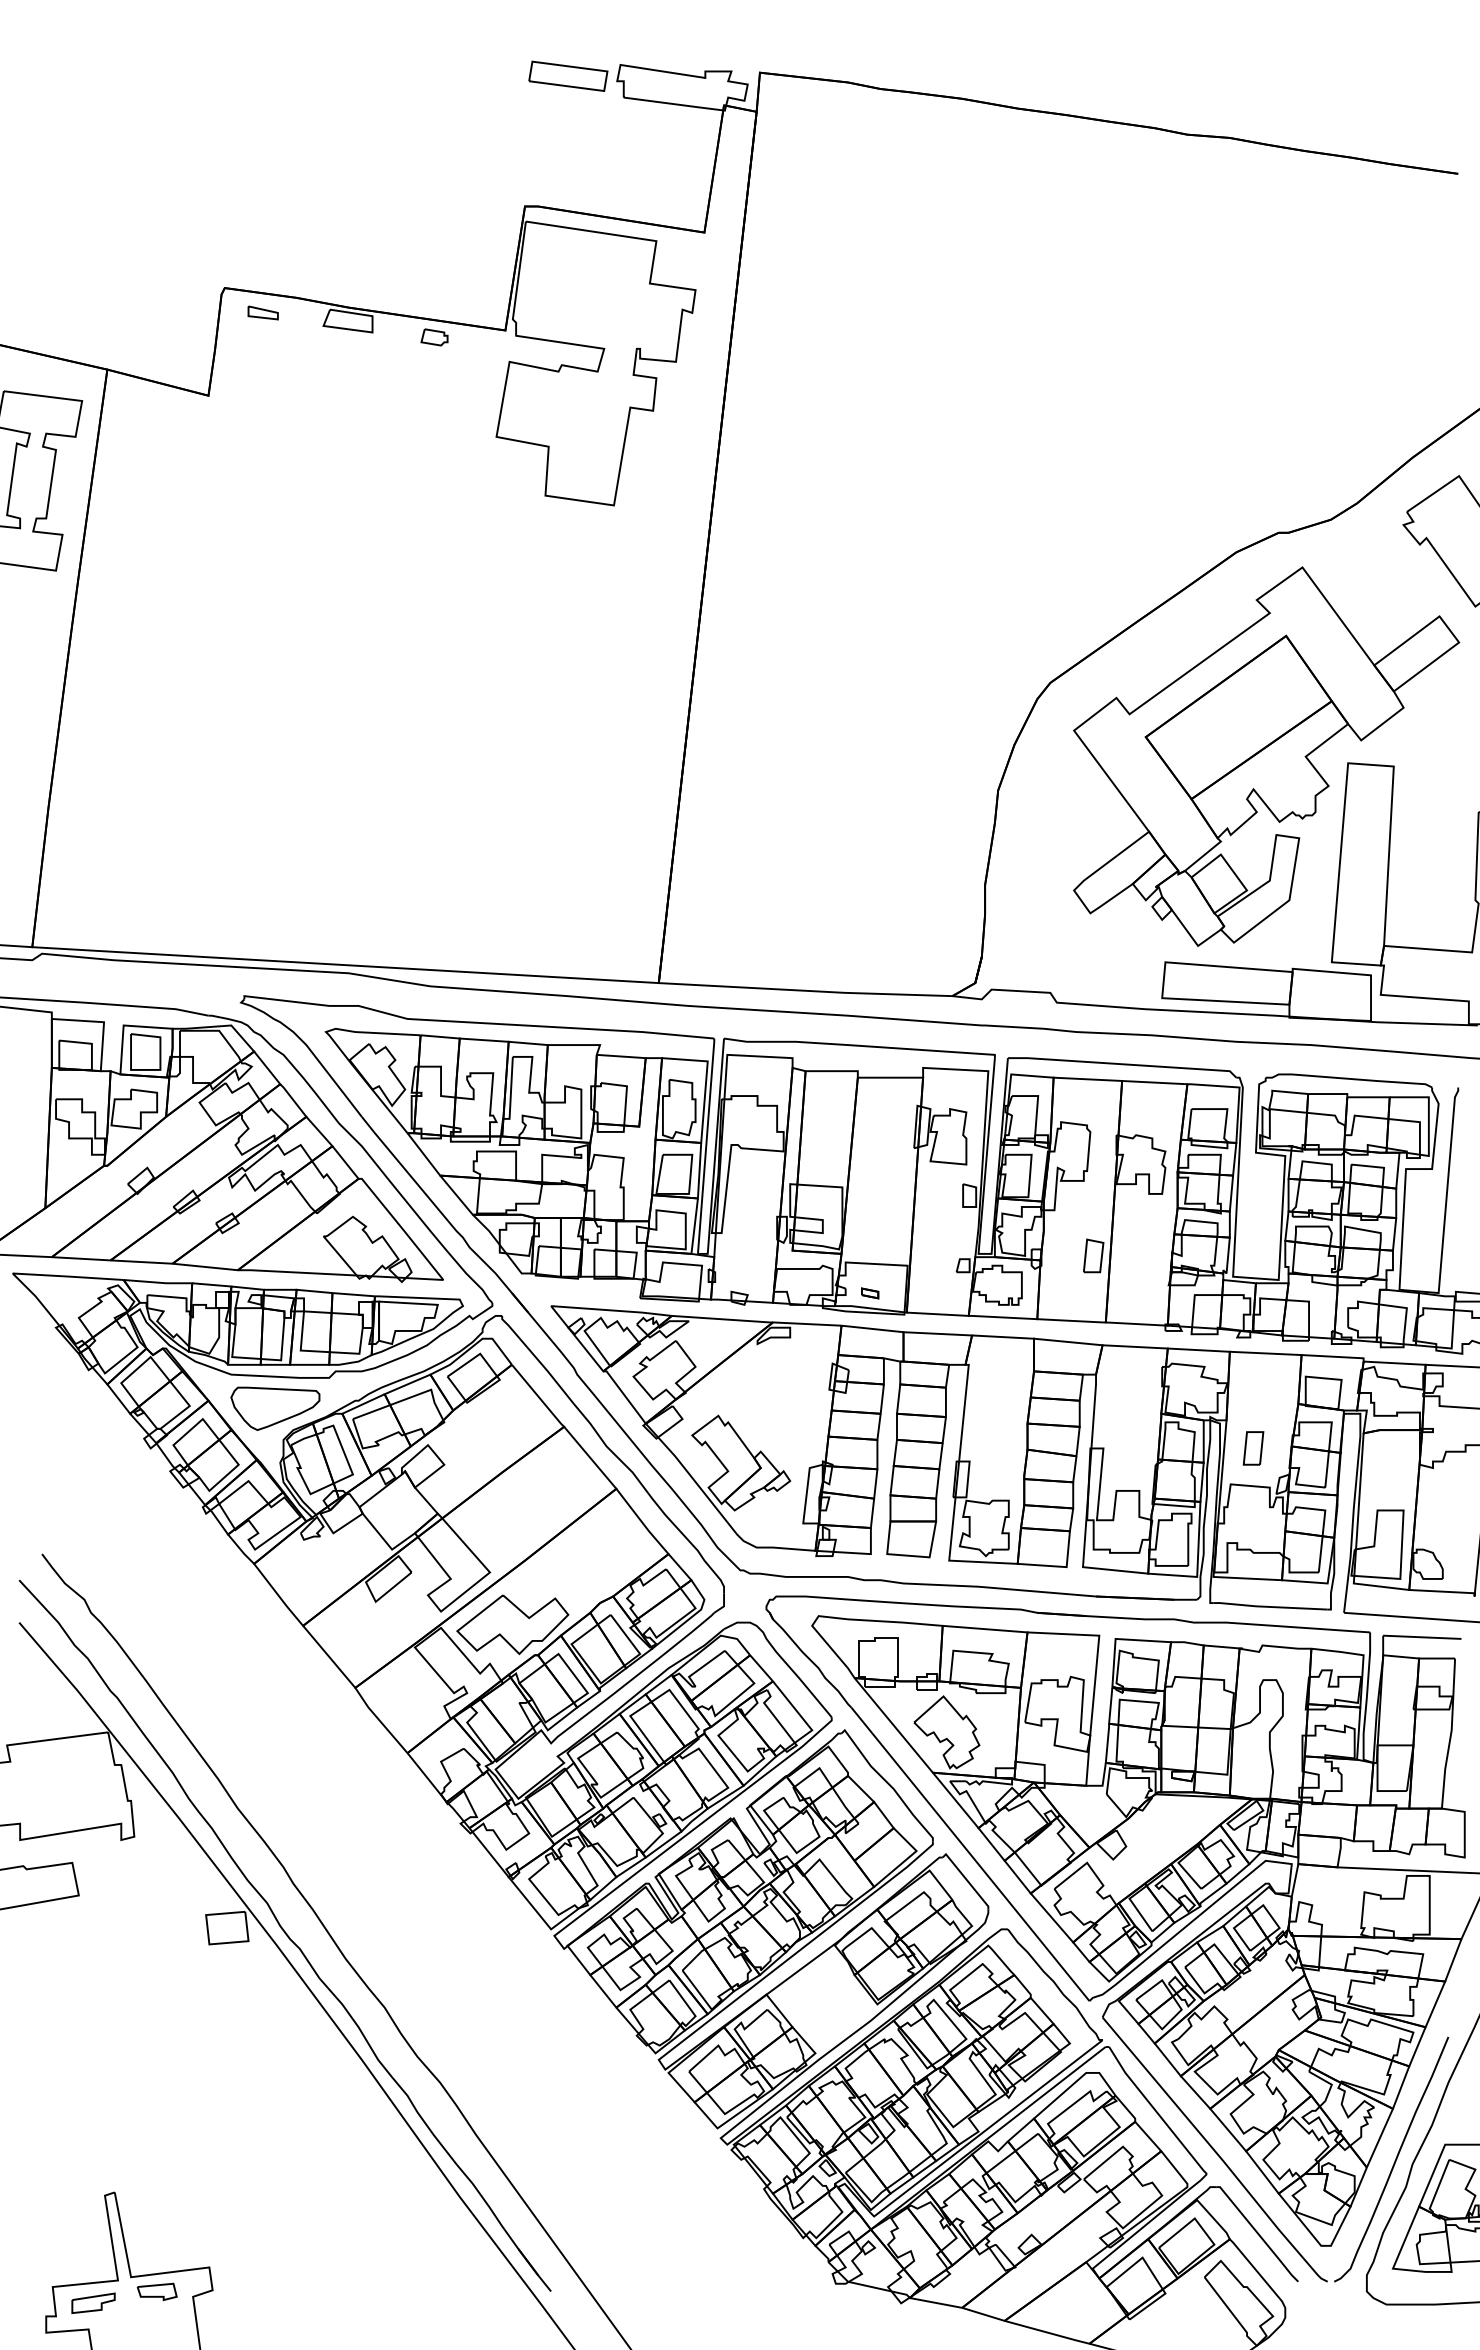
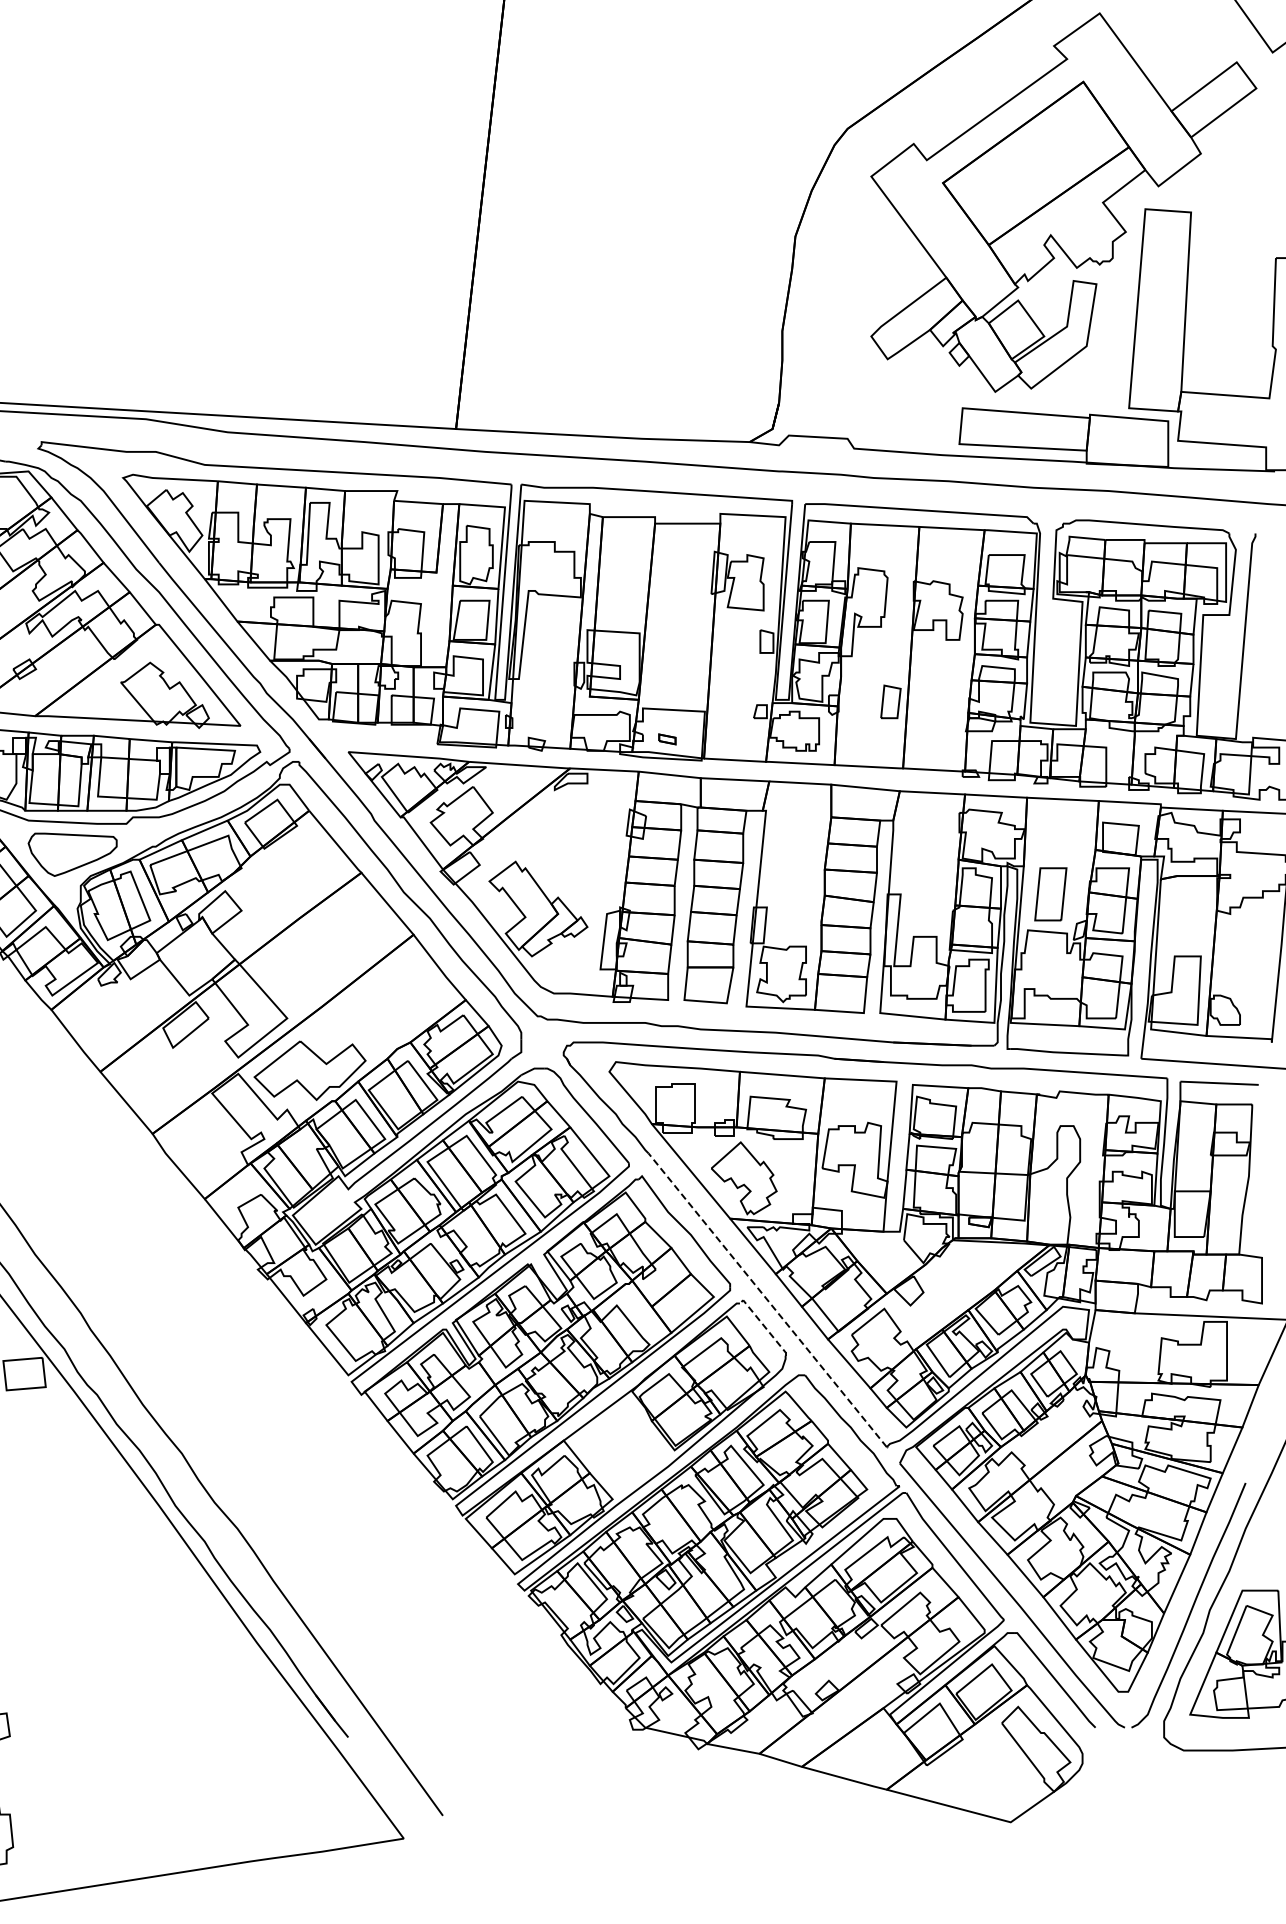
part: (1253, 1448) -> (1050, 894), size x1.6
line: (970, 1854) -> (767, 1300), solid -> dashed
line: (966, 1879) -> (763, 1325), solid -> dashed

